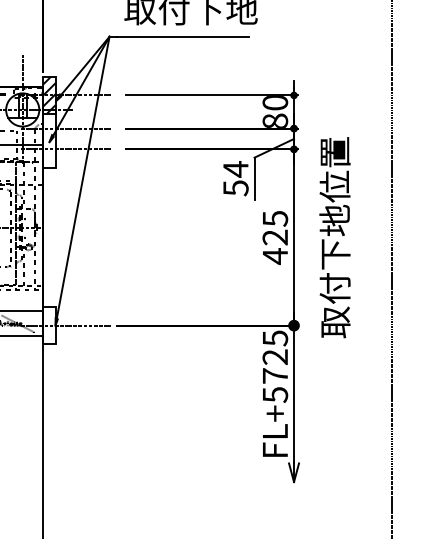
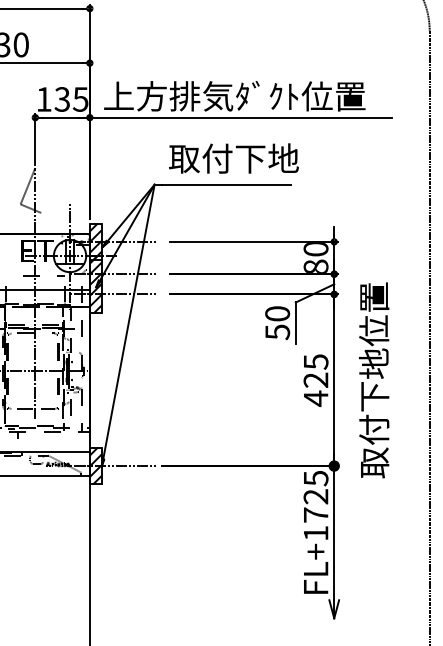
hatch: (48, 139) -> (95, 284), added
text: (235, 168) -> (277, 313), 54 -> 50
hatch: (48, 325) -> (95, 465), added
text: (275, 394) -> (316, 533), FL+5725 -> FL+1725

